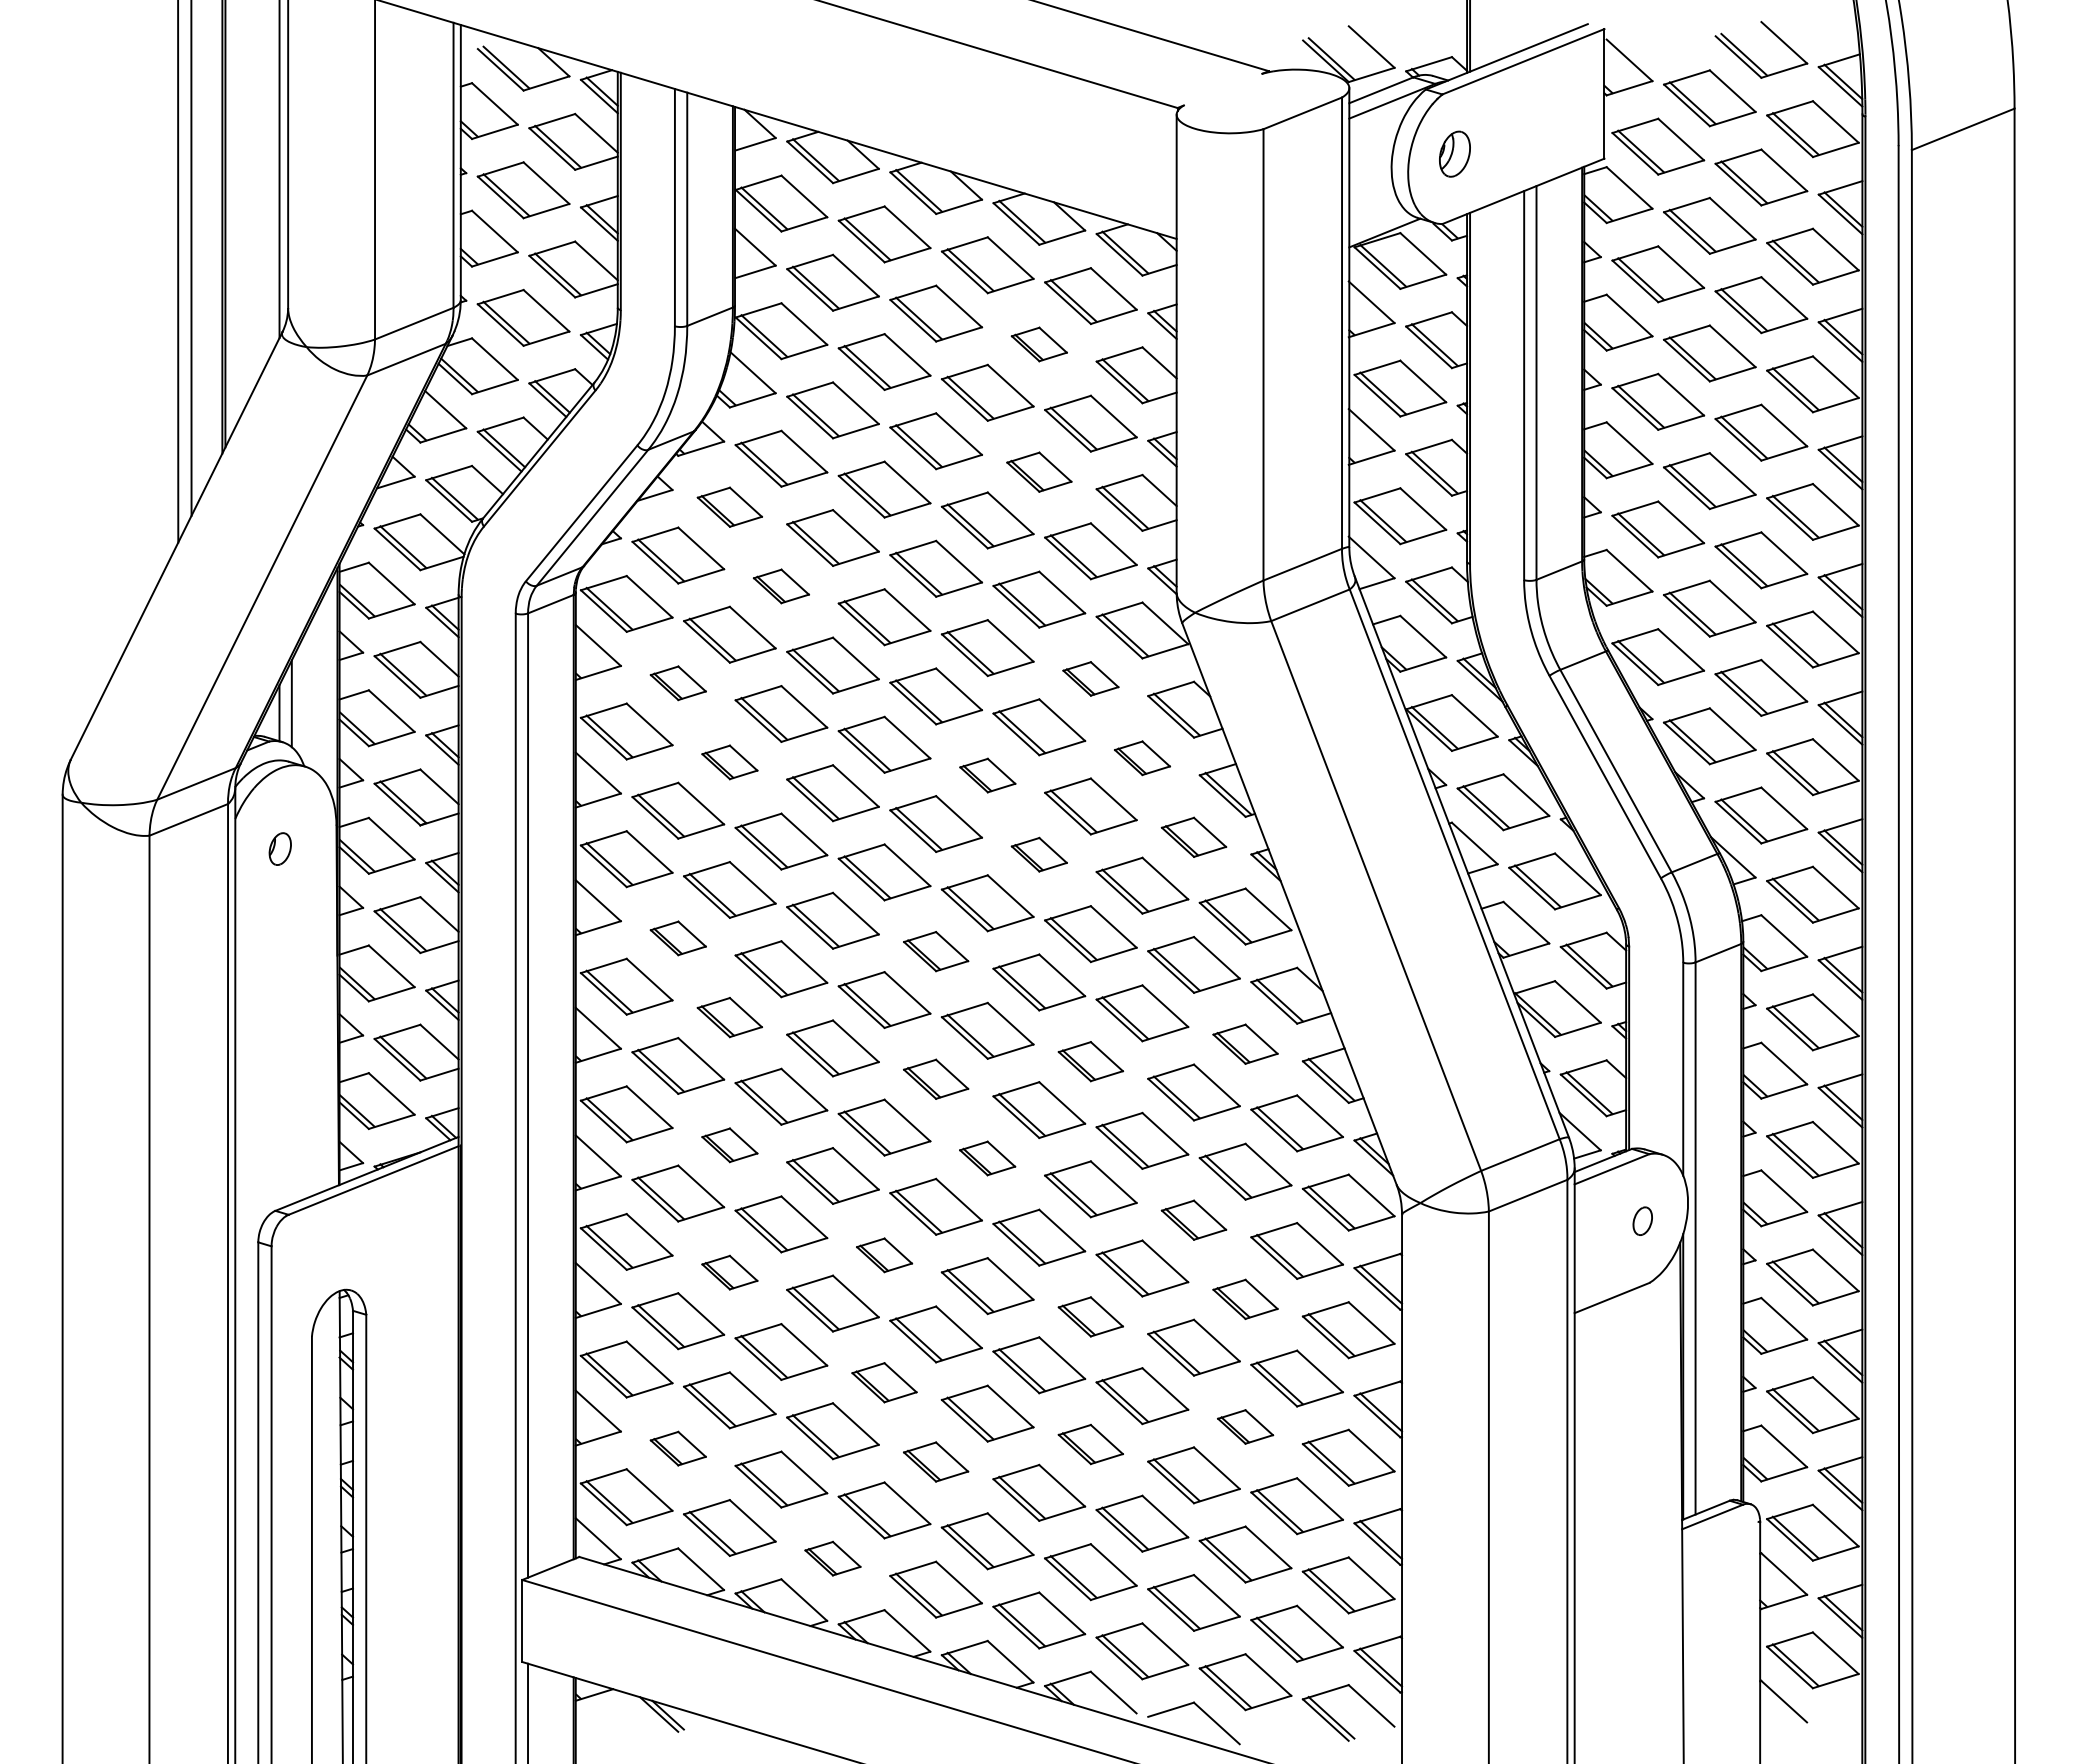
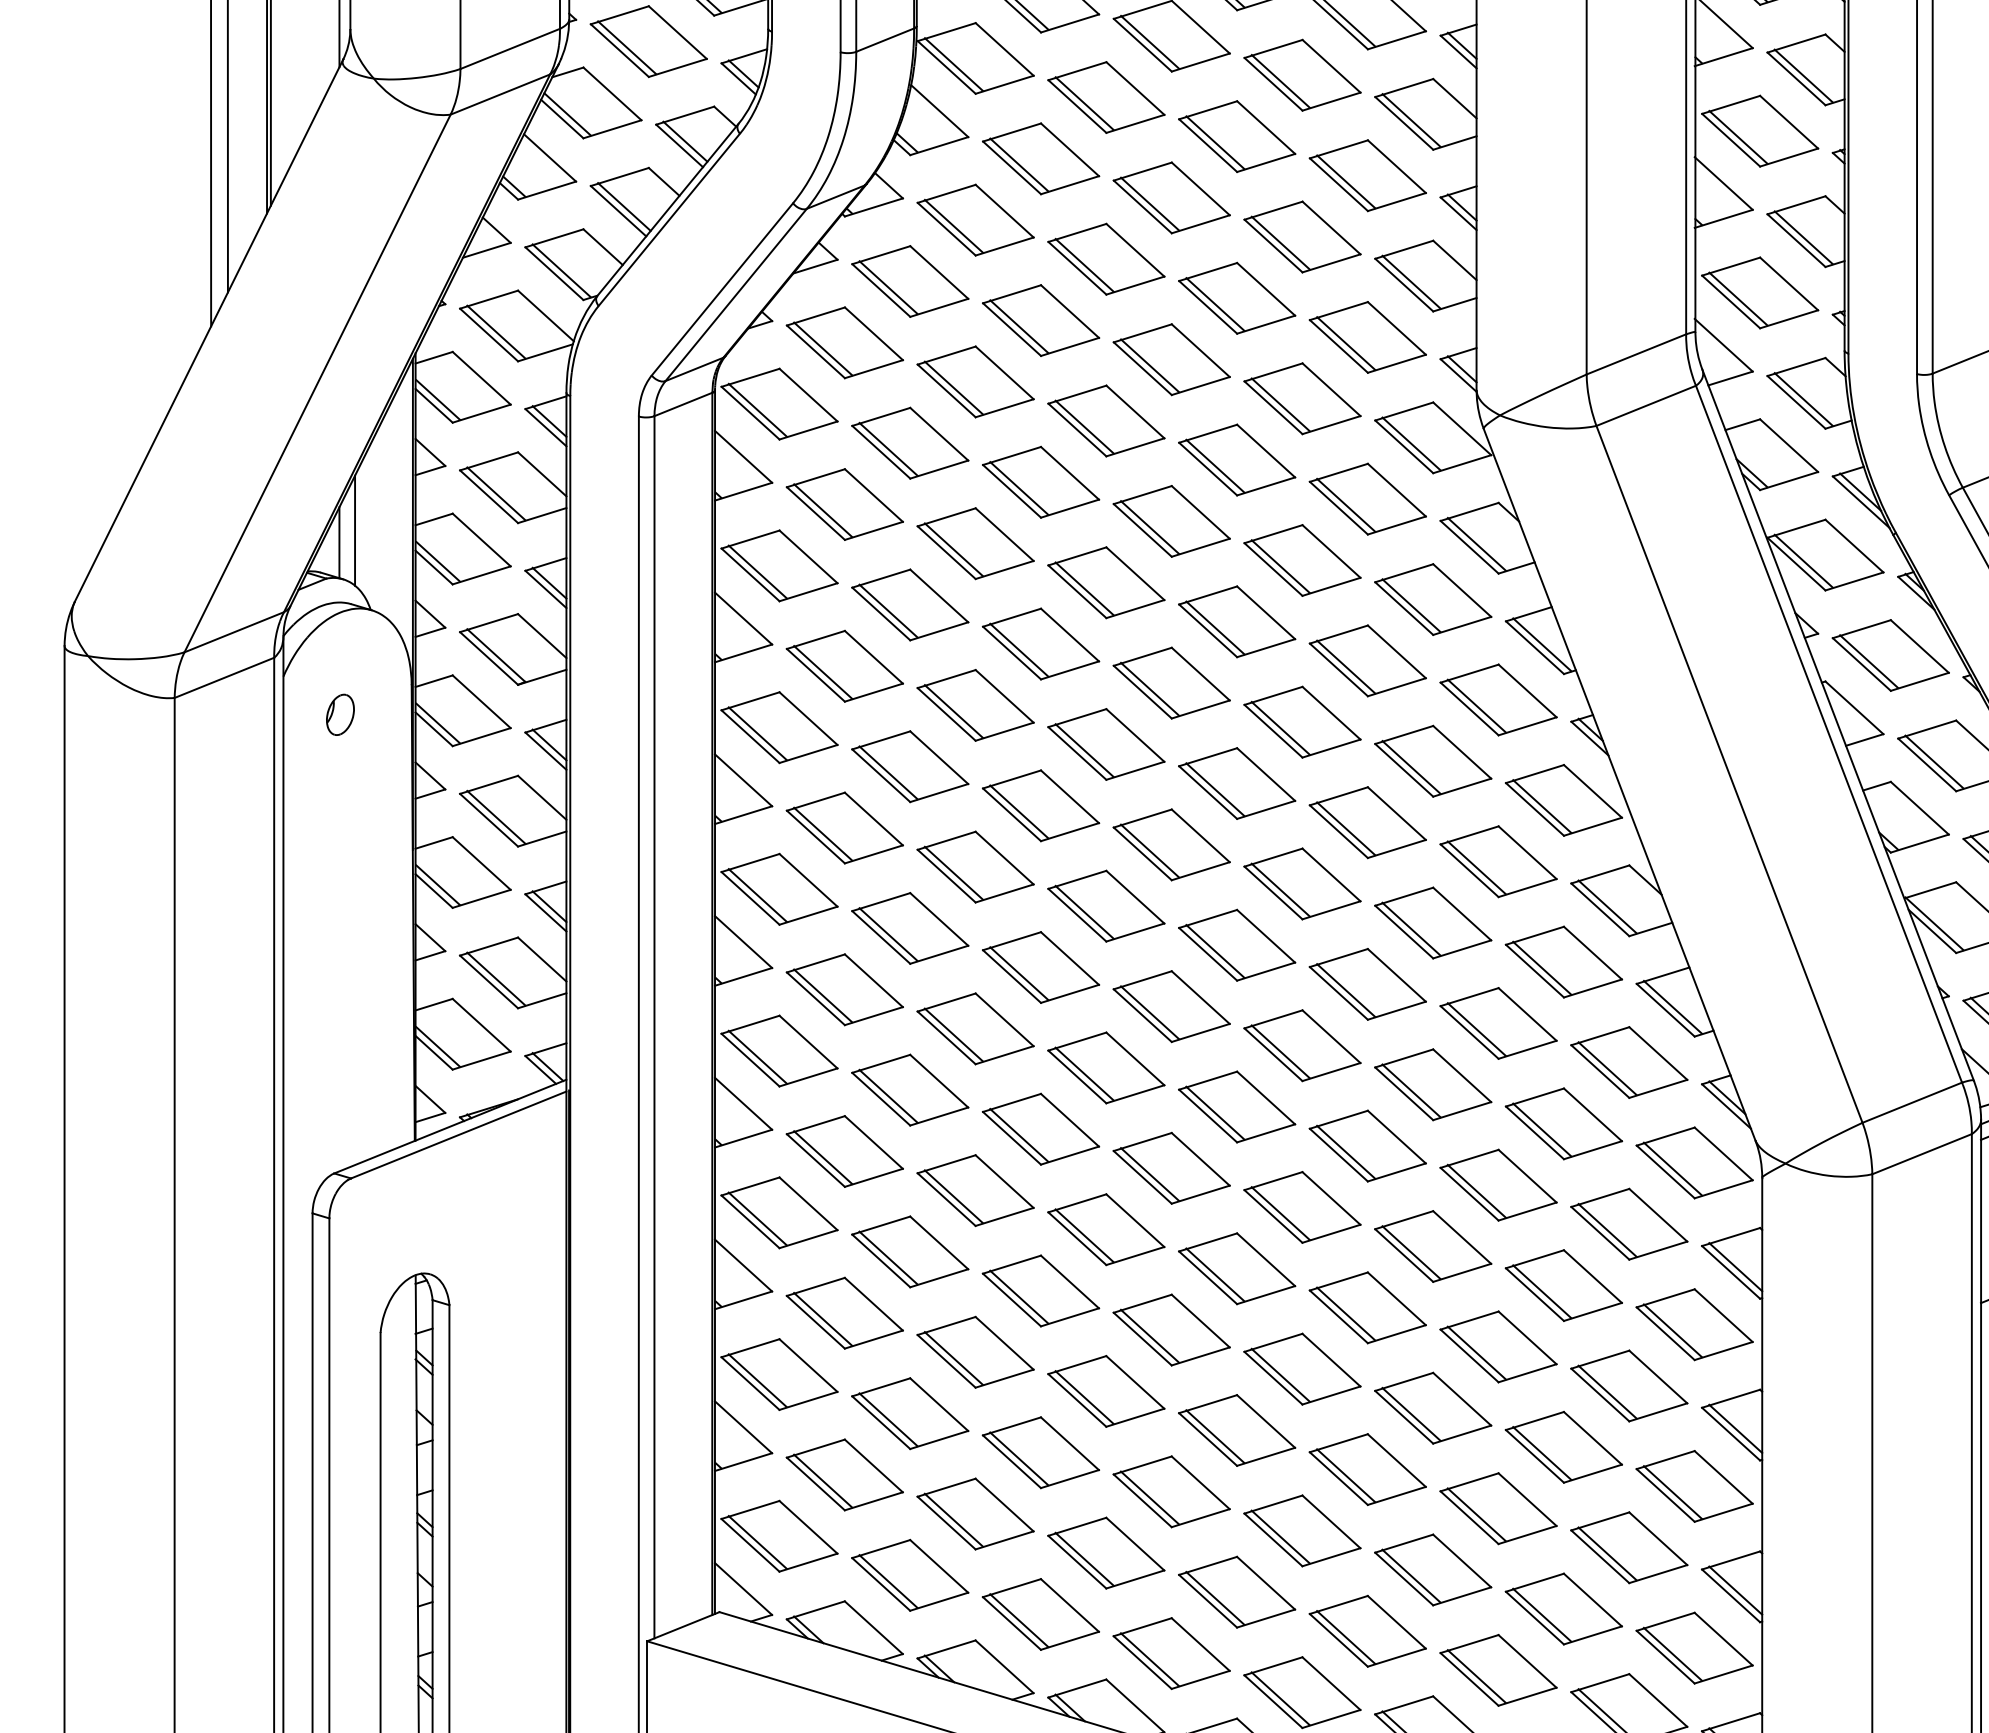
part: (1039, 344) -> (1302, 75), size x1.67
part: (1039, 472) -> (1302, 237), size x1.43
part: (729, 507) -> (909, 281), size x1.43
part: (781, 586) -> (975, 382), size x1.67
part: (1090, 678) -> (1367, 498), size x1.67
part: (678, 683) -> (845, 505), size x1.67
part: (1142, 758) -> (1433, 600), size x1.67
part: (729, 762) -> (909, 605), size x1.67
part: (987, 775) -> (1236, 621), size x1.67
part: (1193, 837) -> (1497, 700), size x1.43
part: (1039, 854) -> (1302, 721), size x1.67
part: (678, 938) -> (845, 828), size x1.67
part: (935, 951) -> (1170, 844), size x1.43
part: (729, 1017) -> (909, 928), size x1.43
part: (1245, 1044) -> (1563, 962), size x1.43
part: (1090, 1061) -> (1367, 984), size x1.43
part: (935, 1079) -> (1170, 1006), size x1.43
part: (729, 1145) -> (909, 1090), size x1.67
part: (987, 1158) -> (1236, 1107), size x1.67
part: (1193, 1220) -> (1497, 1185), size x1.43
part: (884, 1255) -> (1106, 1230), size x1.67
part: (729, 1272) -> (909, 1251), size x1.67
part: (1245, 1299) -> (1563, 1285), size x1.43
part: (1090, 1316) -> (1367, 1307), size x1.43
part: (884, 1382) -> (1106, 1390), size x1.43
part: (1245, 1426) -> (1563, 1446), size x1.67
part: (1090, 1444) -> (1367, 1469), size x1.43
part: (678, 1448) -> (845, 1474), size x1.67
part: (935, 1461) -> (1170, 1491), size x1.43
part: (832, 1558) -> (1040, 1614), size x1.67

